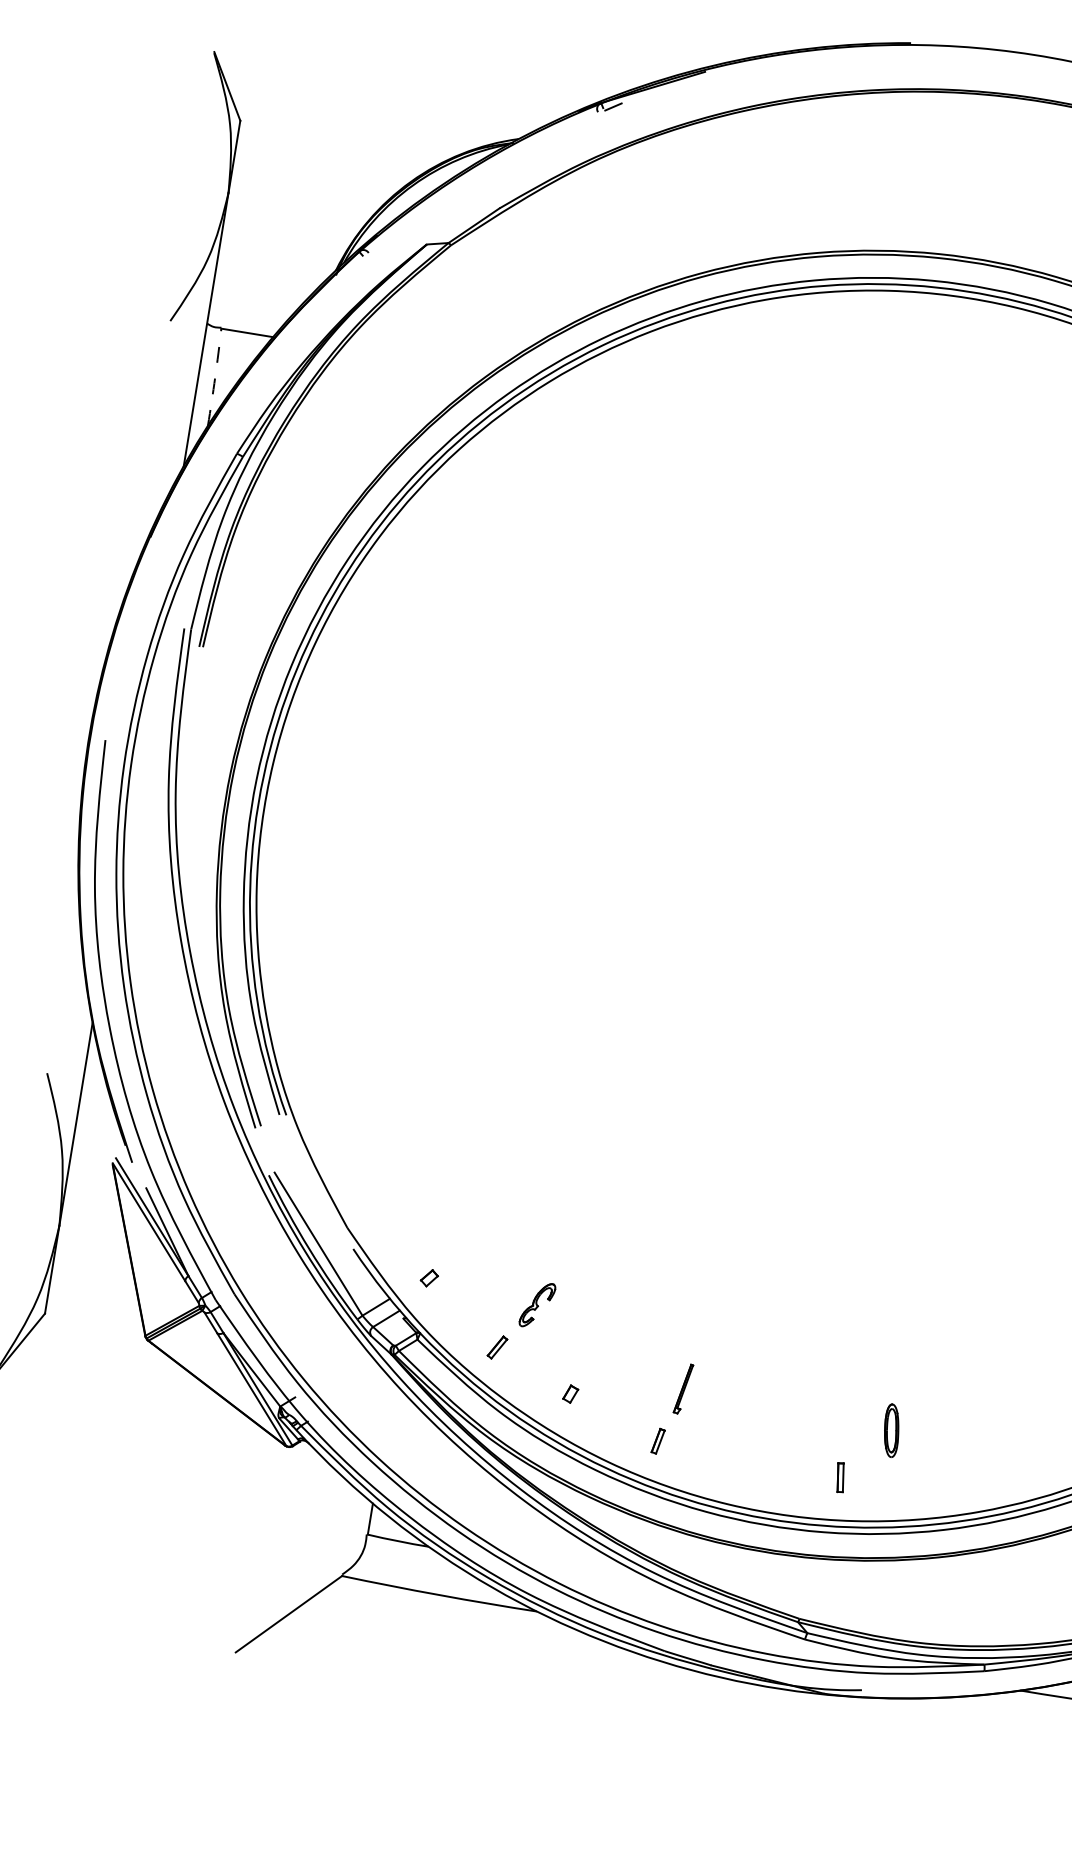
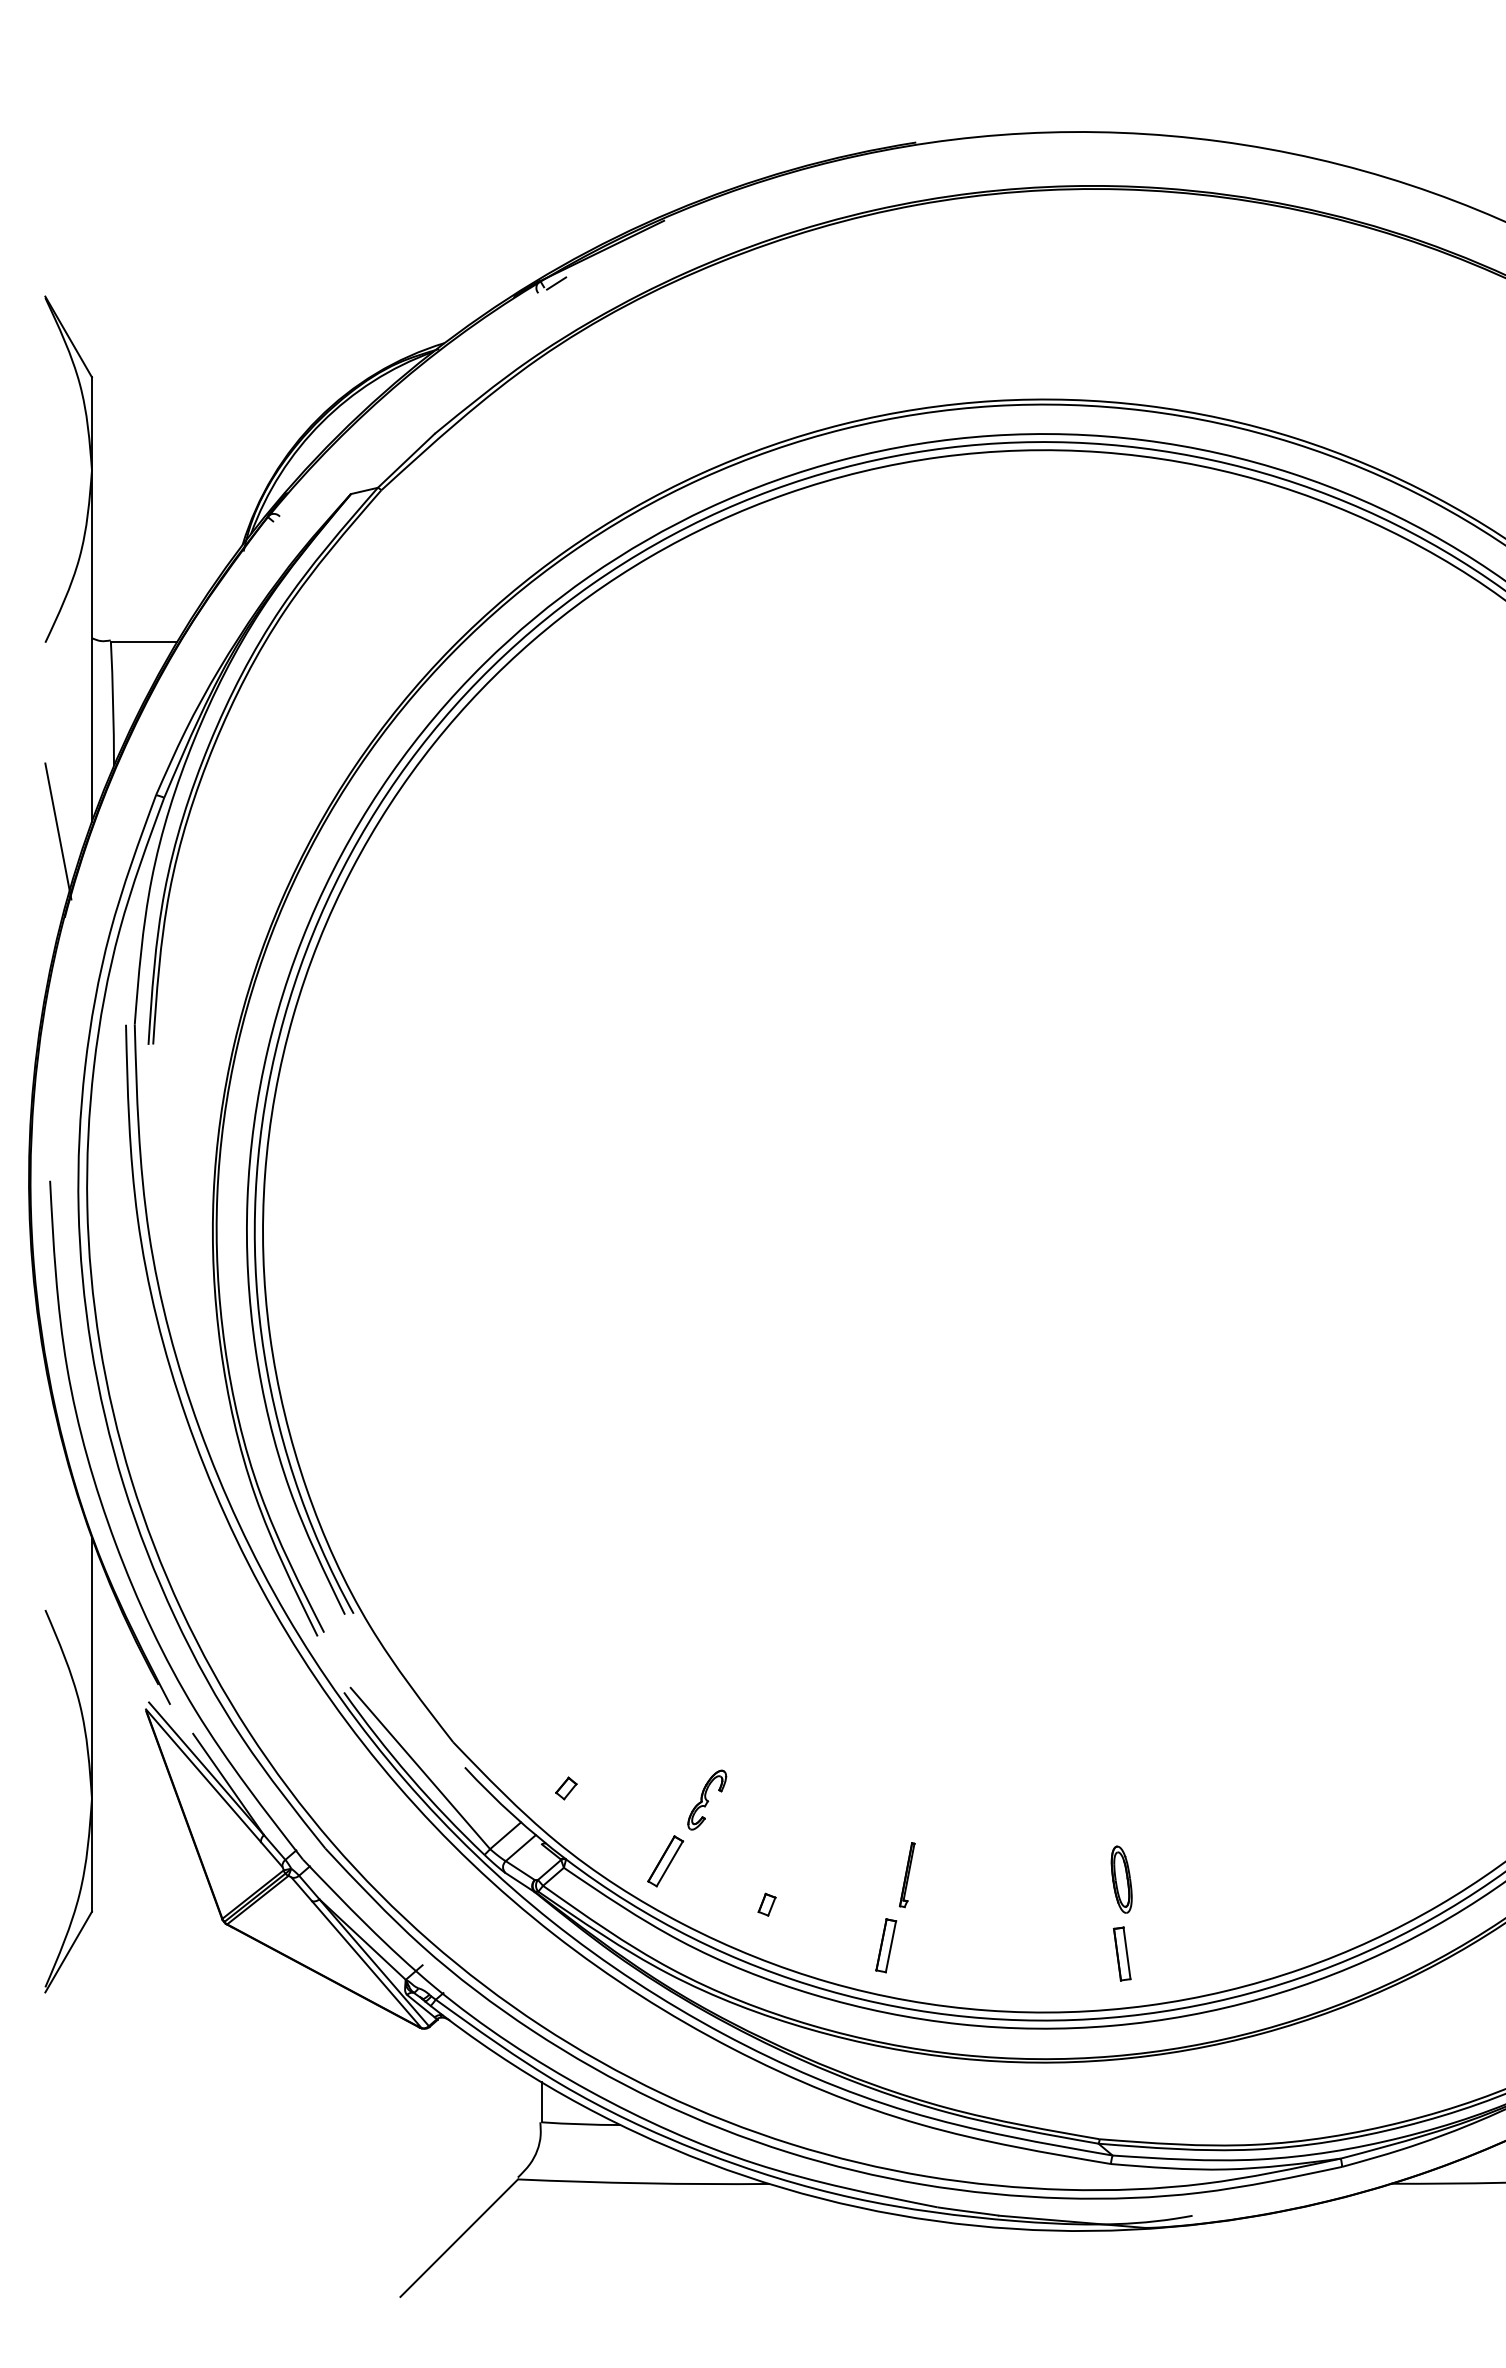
arc: (215, 377) -> (113, 703), dashed -> solid
line: (156, 469) -> (58, 831), added
part: (497, 1347) -> (665, 1861), size x1.67
part: (891, 1430) -> (1121, 1879), moved
part: (658, 1441) -> (886, 1945), size x1.67
part: (840, 1477) -> (1122, 1953), size x1.43

